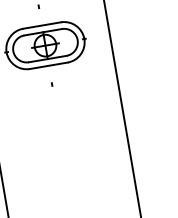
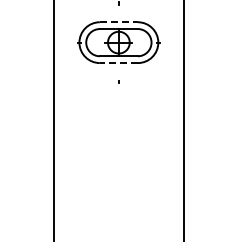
line: (42, 25) -> (119, 22), solid -> dashed
line: (48, 66) -> (118, 63), solid -> dashed

